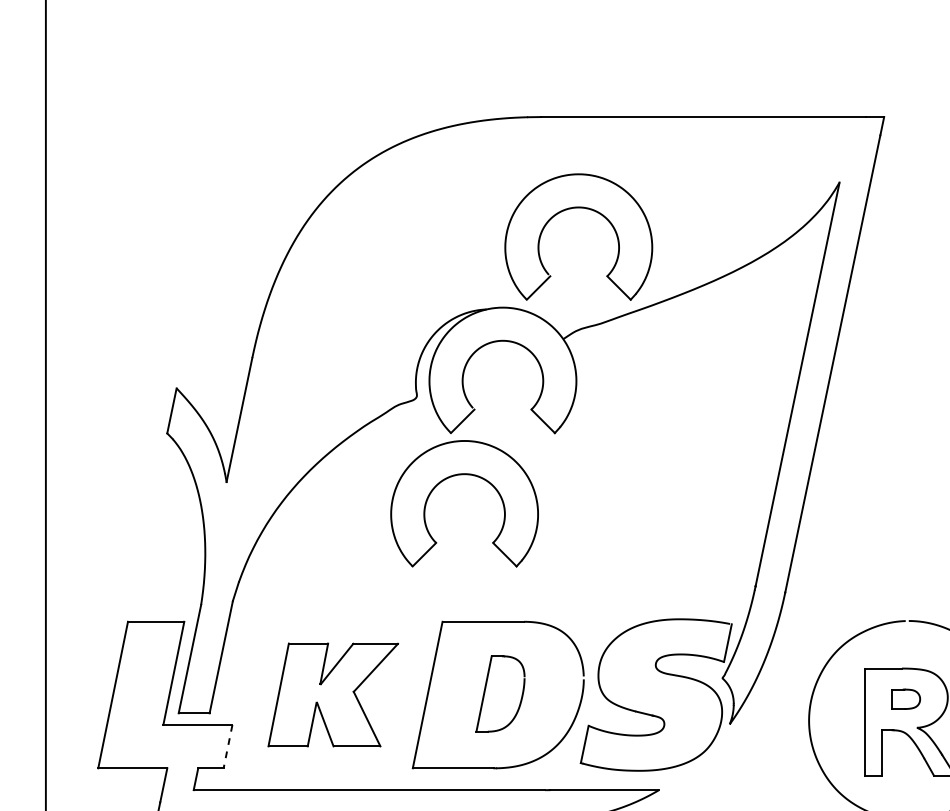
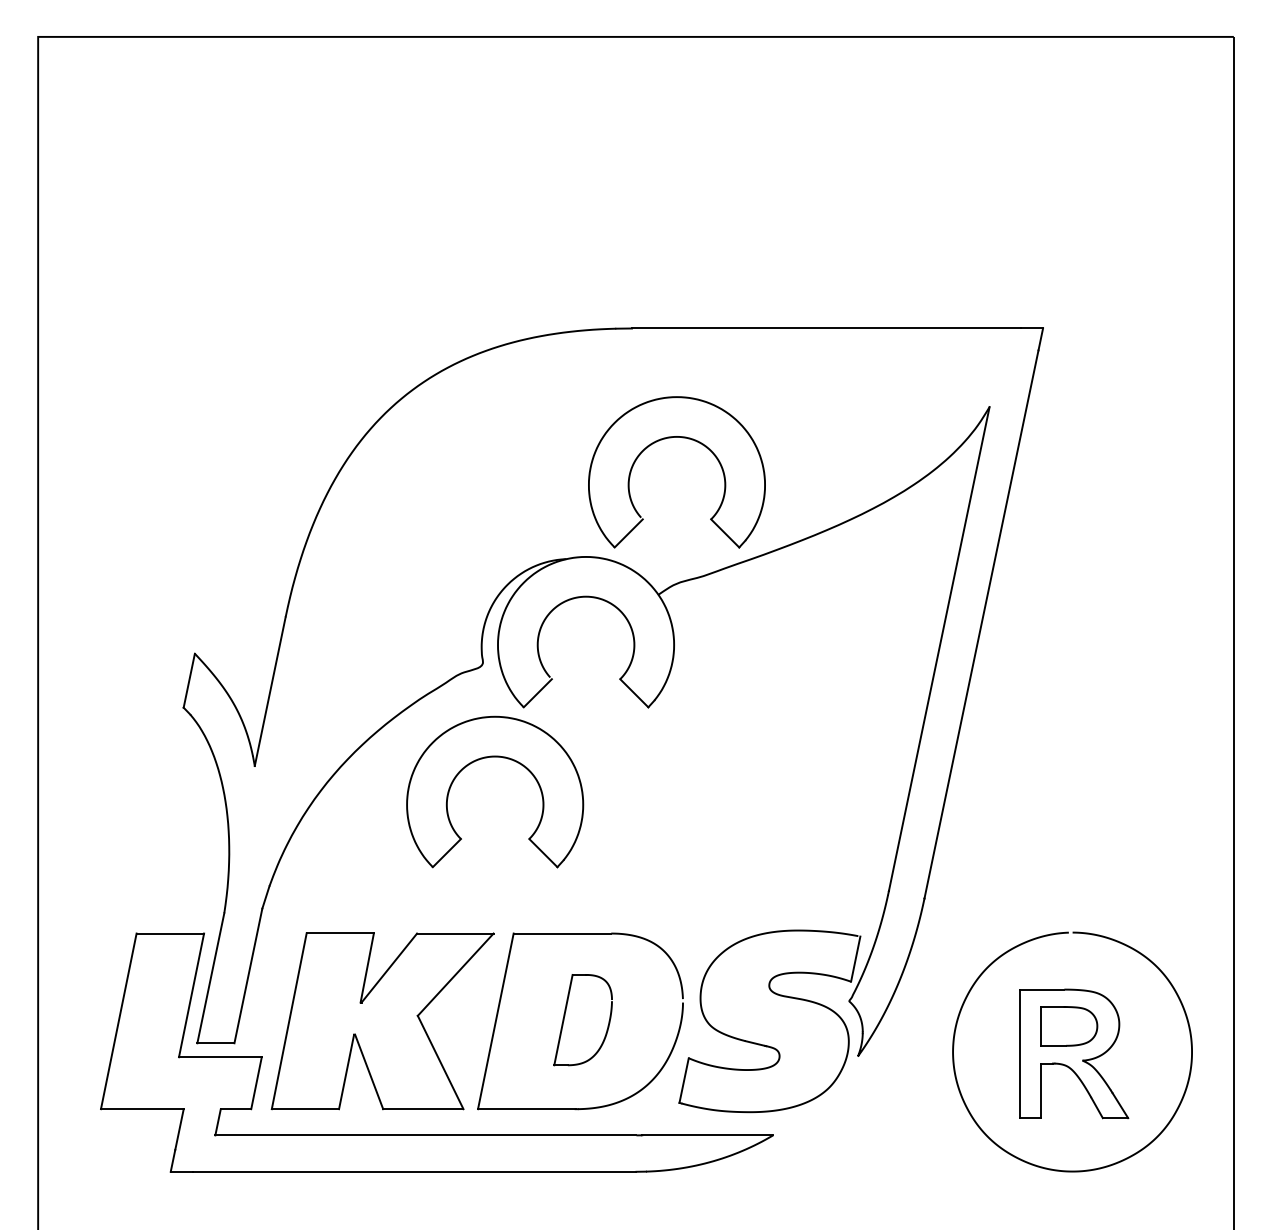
part: (458, 475) -> (487, 758), moved
part: (333, 695) -> (382, 1021), size x1.43
part: (906, 699) -> (1069, 1026), size x1.67
line: (228, 746) -> (256, 1083), dashed -> solid

